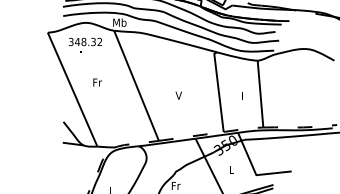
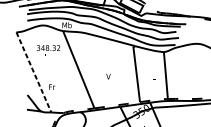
text: (84, 44) -> (47, 49), moved
text: (97, 82) -> (52, 87), moved
line: (72, 90) -> (33, 73), solid -> dashed

